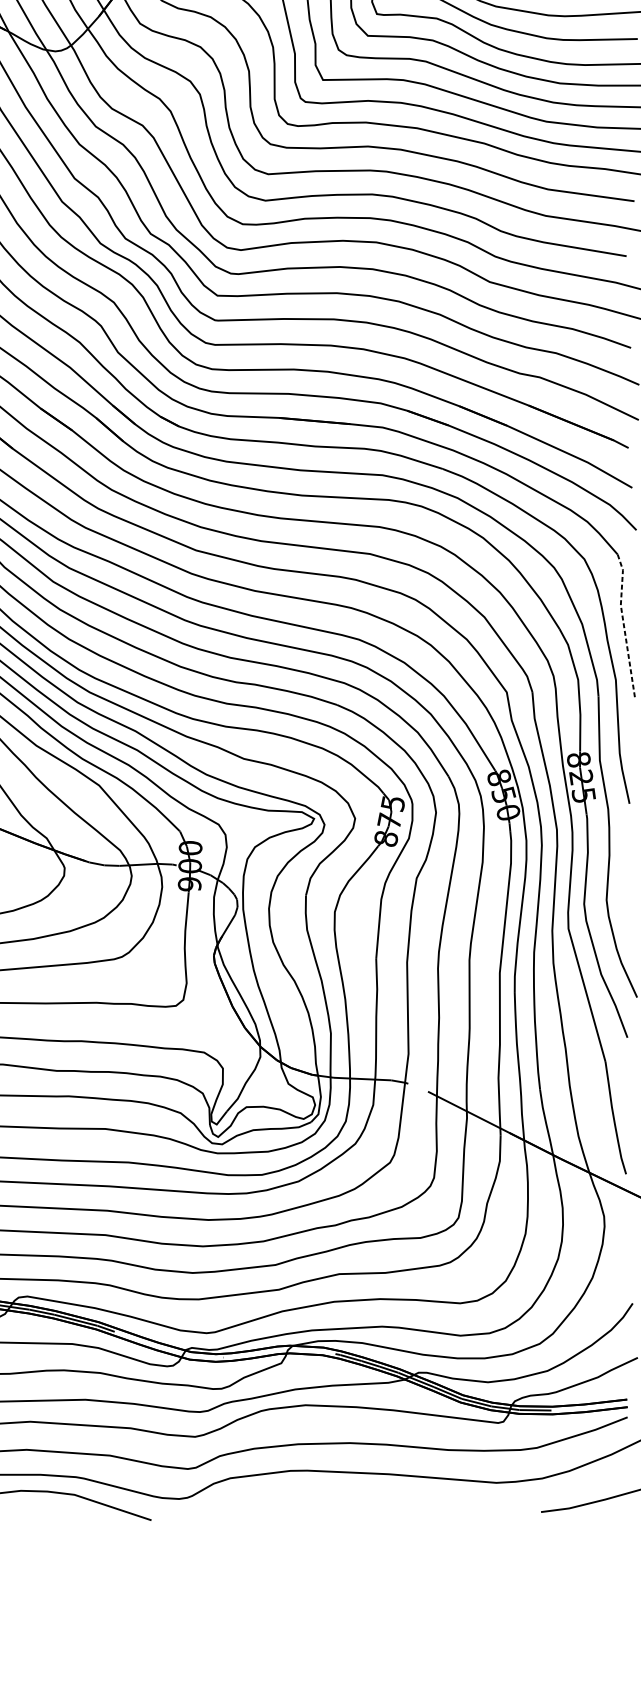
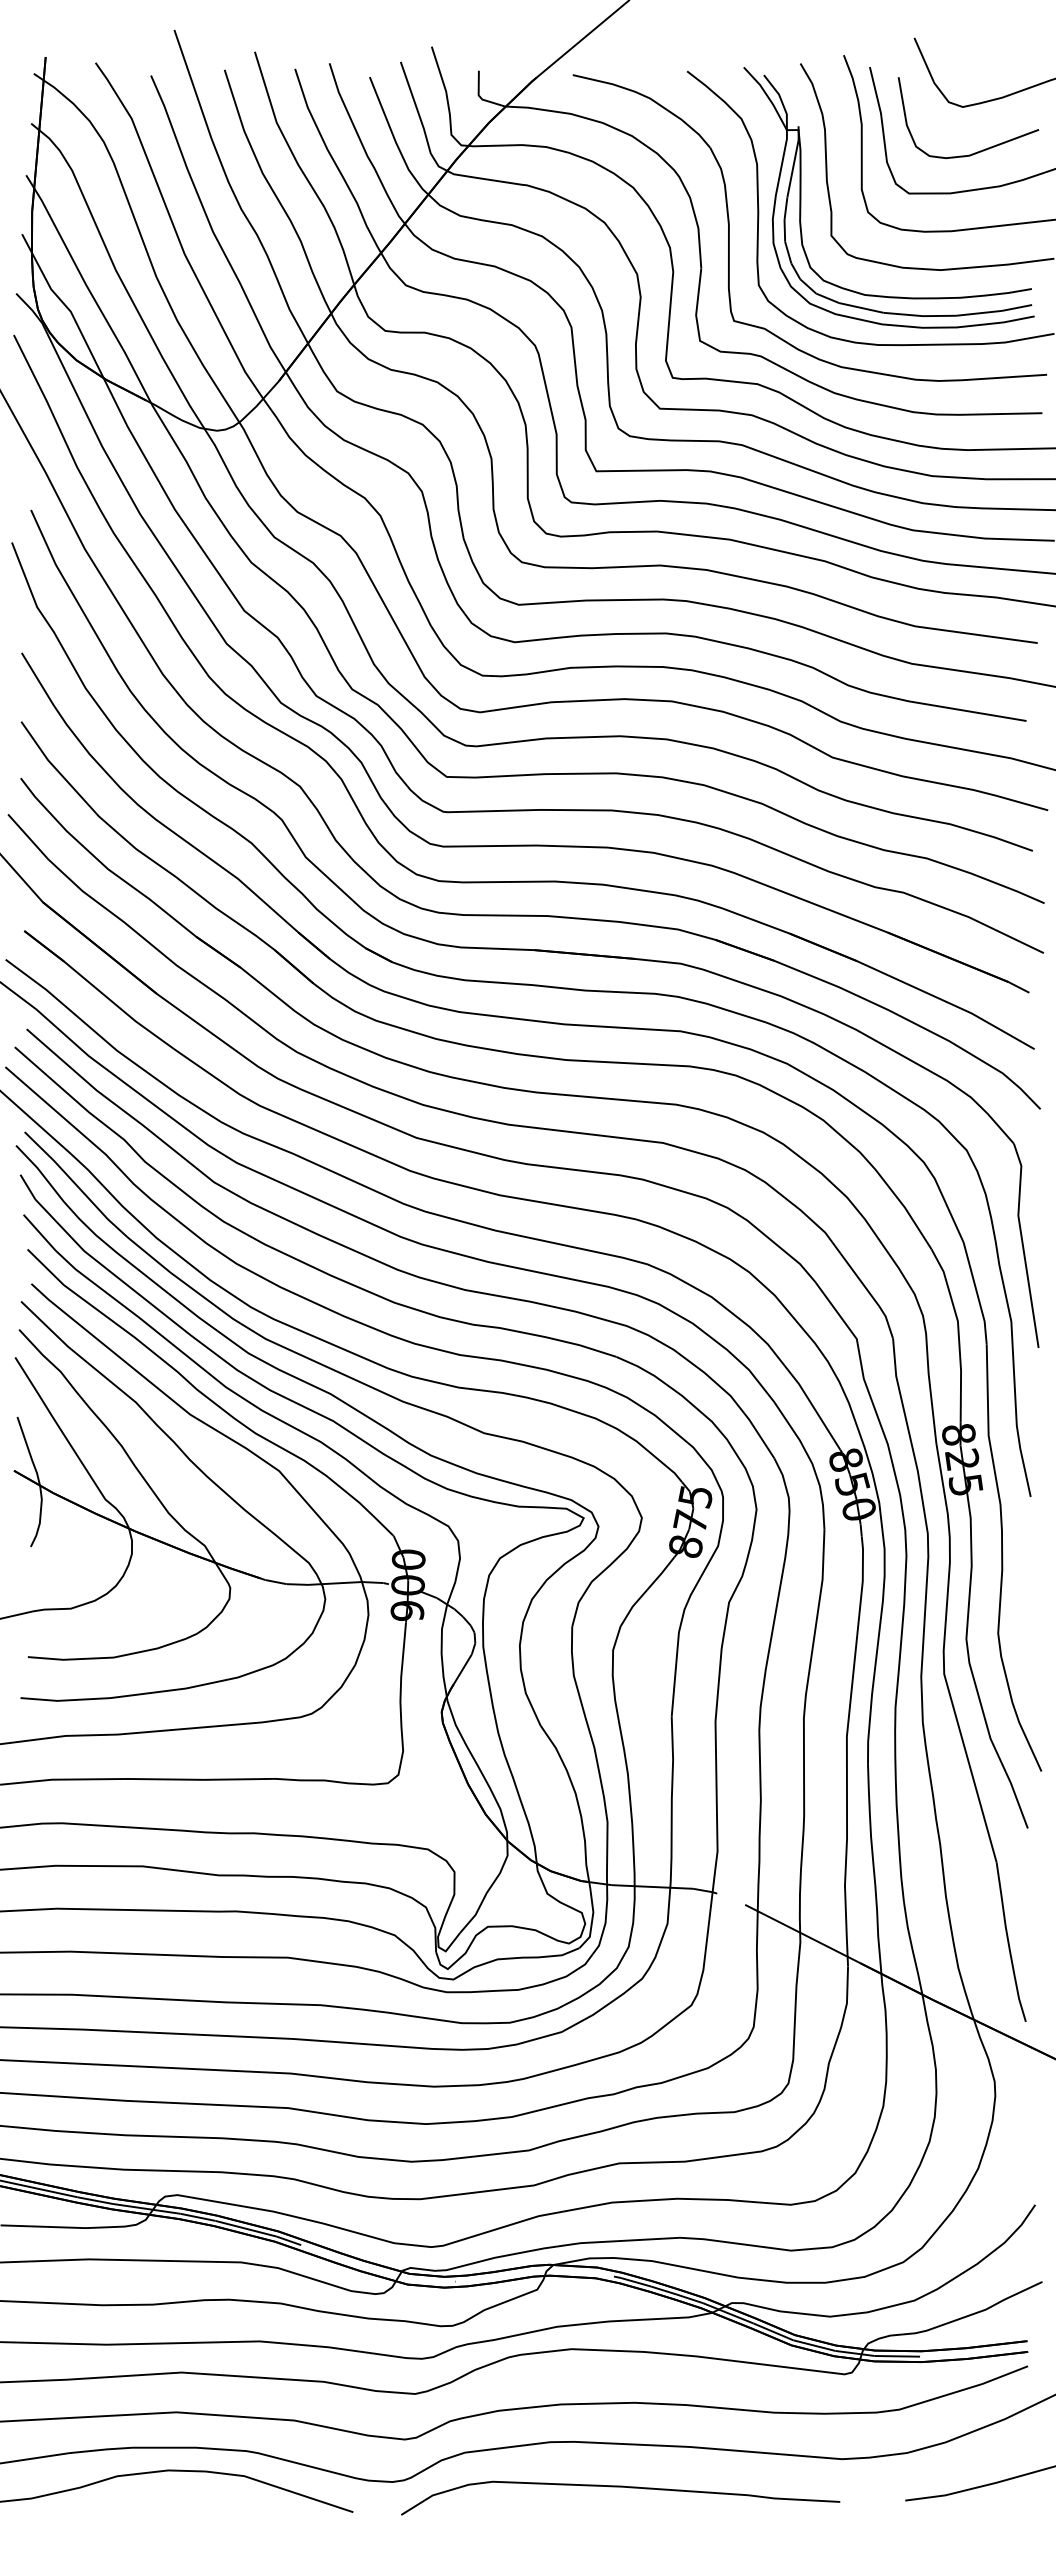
line: (623, 625) -> (1022, 1244), dashed -> solid
curve: (340, 1502) -> (620, 2487), added

